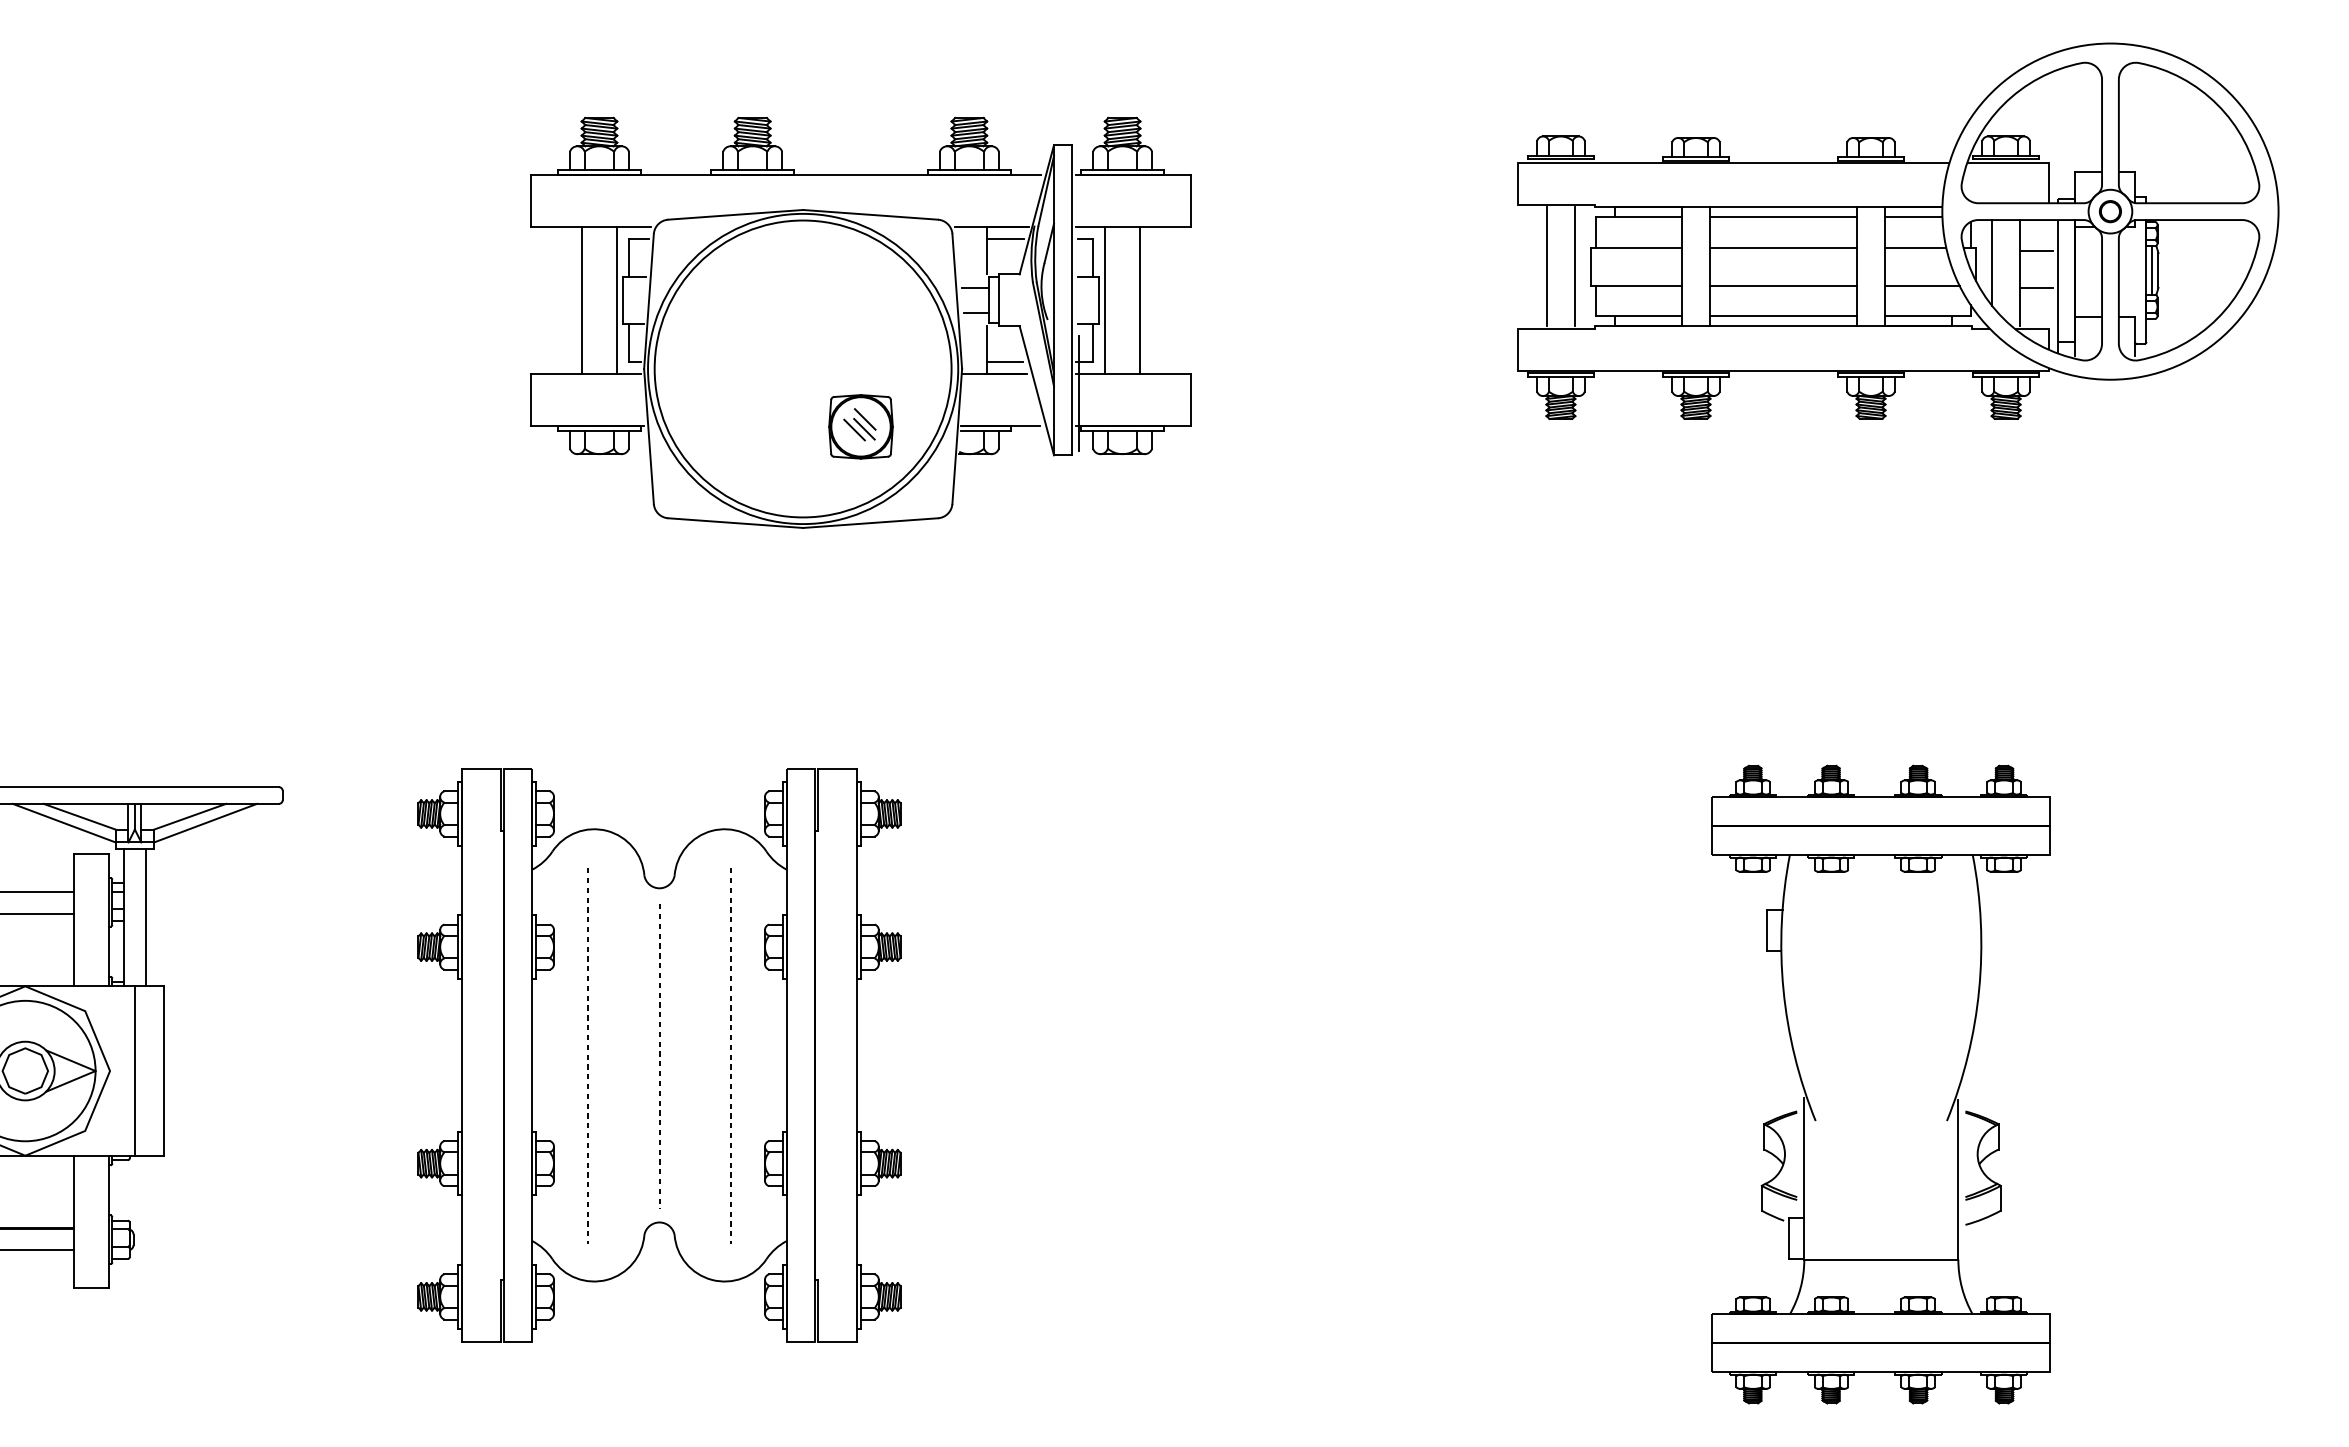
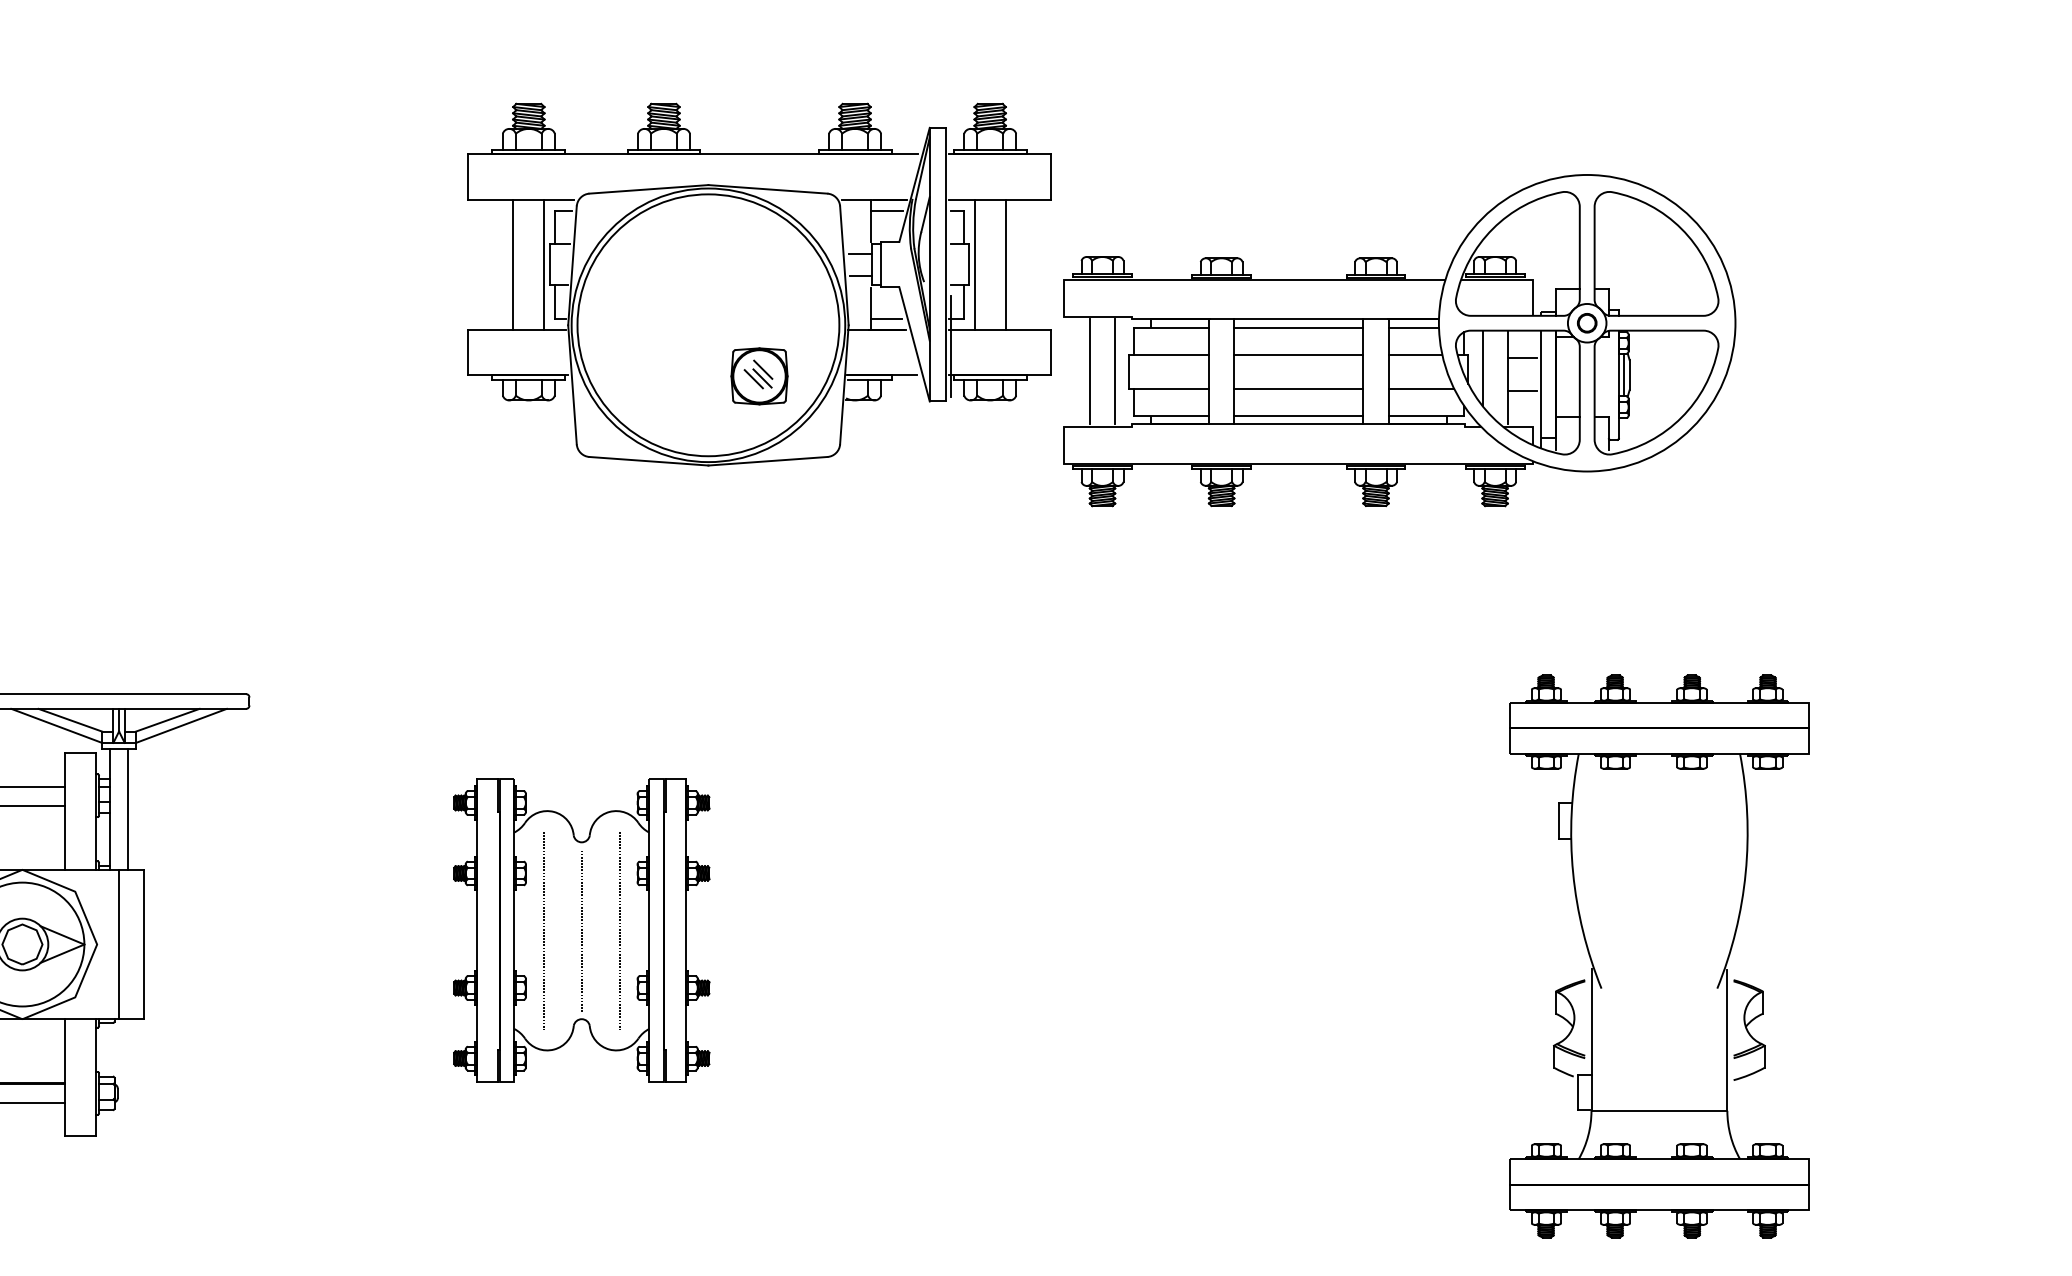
part: (1898, 230) -> (1400, 339), moved
part: (659, 1055) -> (581, 930), size x0.6

